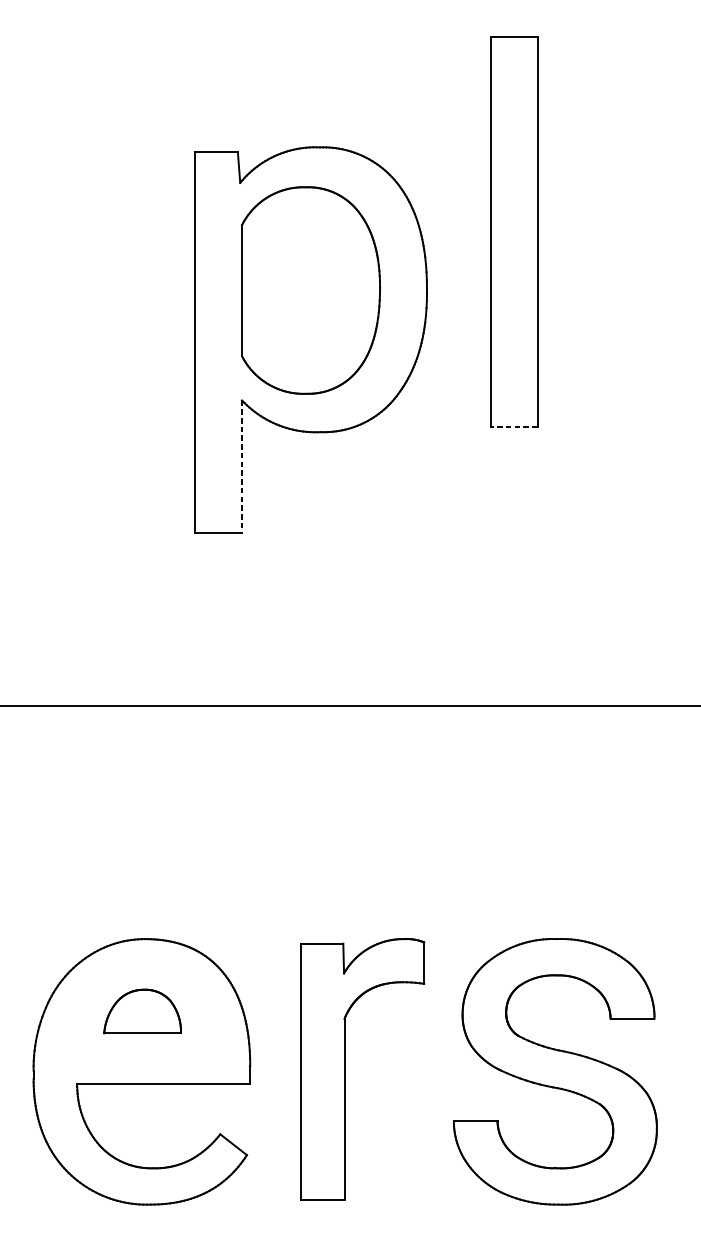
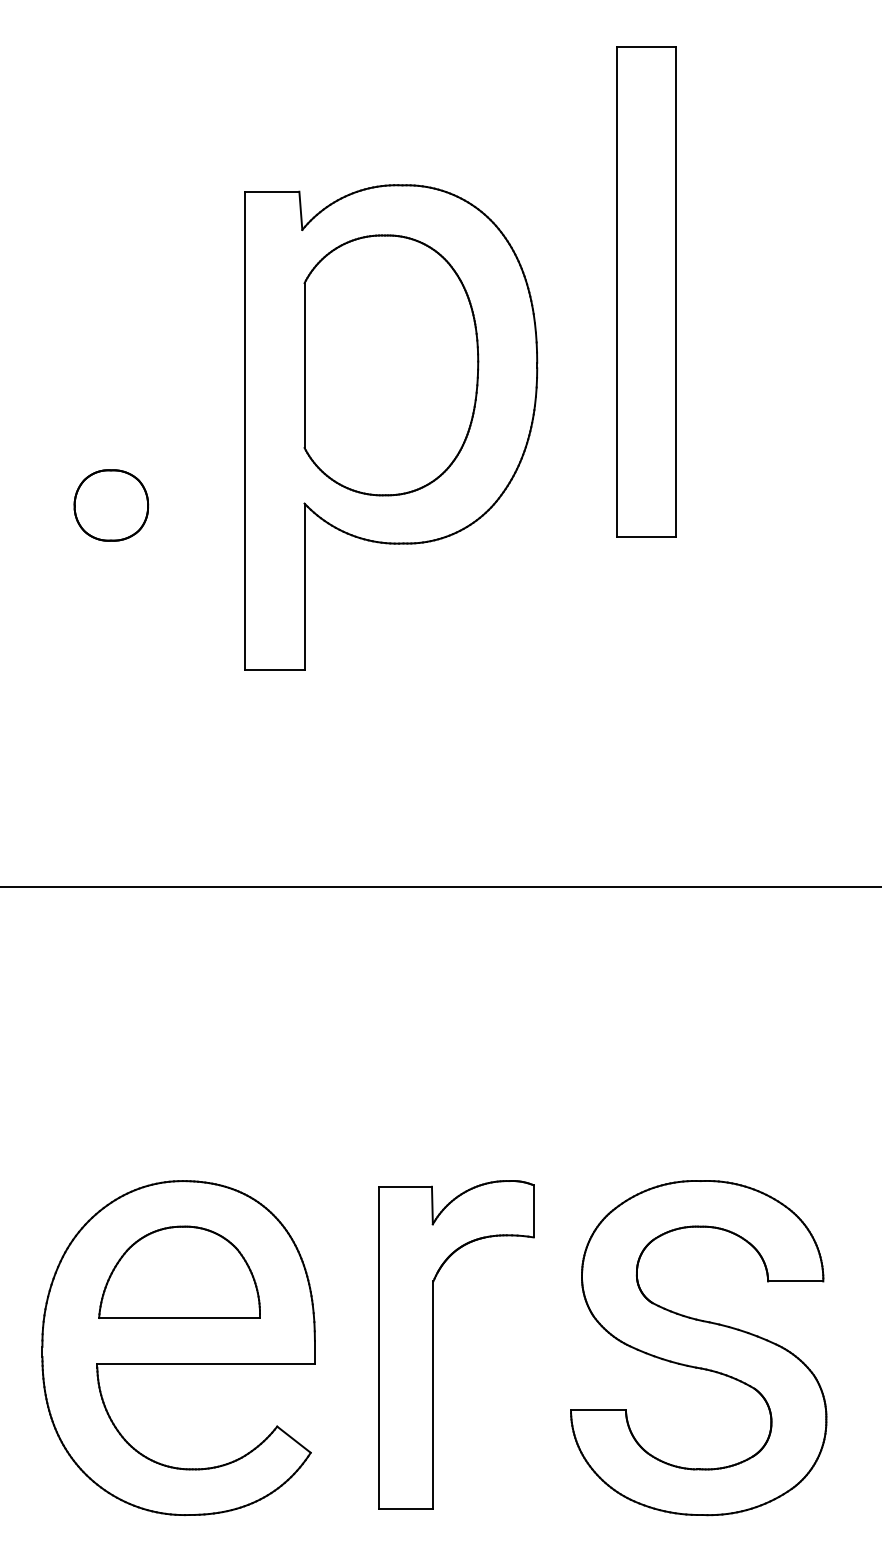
part: (88, 401) -> (111, 505), added
line: (513, 427) -> (646, 537), dashed -> solid
line: (241, 467) -> (304, 587), dashed -> solid
part: (142, 1010) -> (179, 1271), size x1.67

